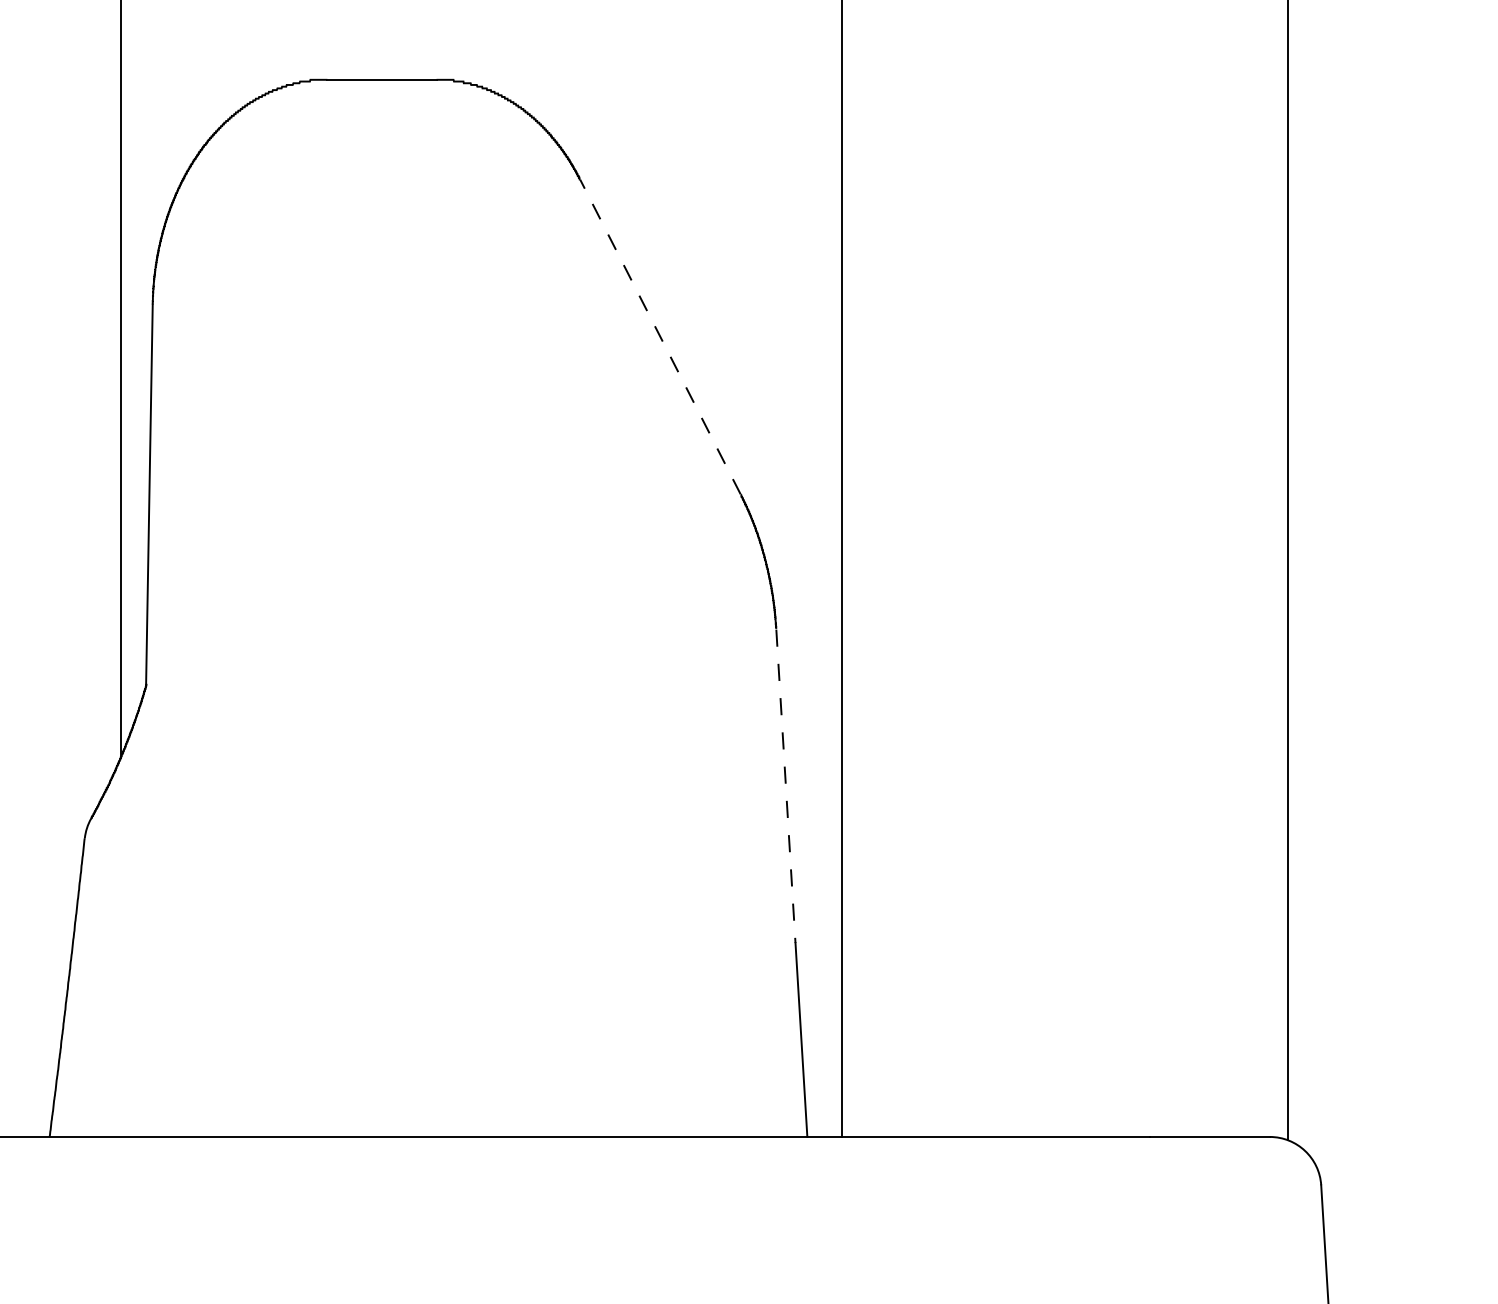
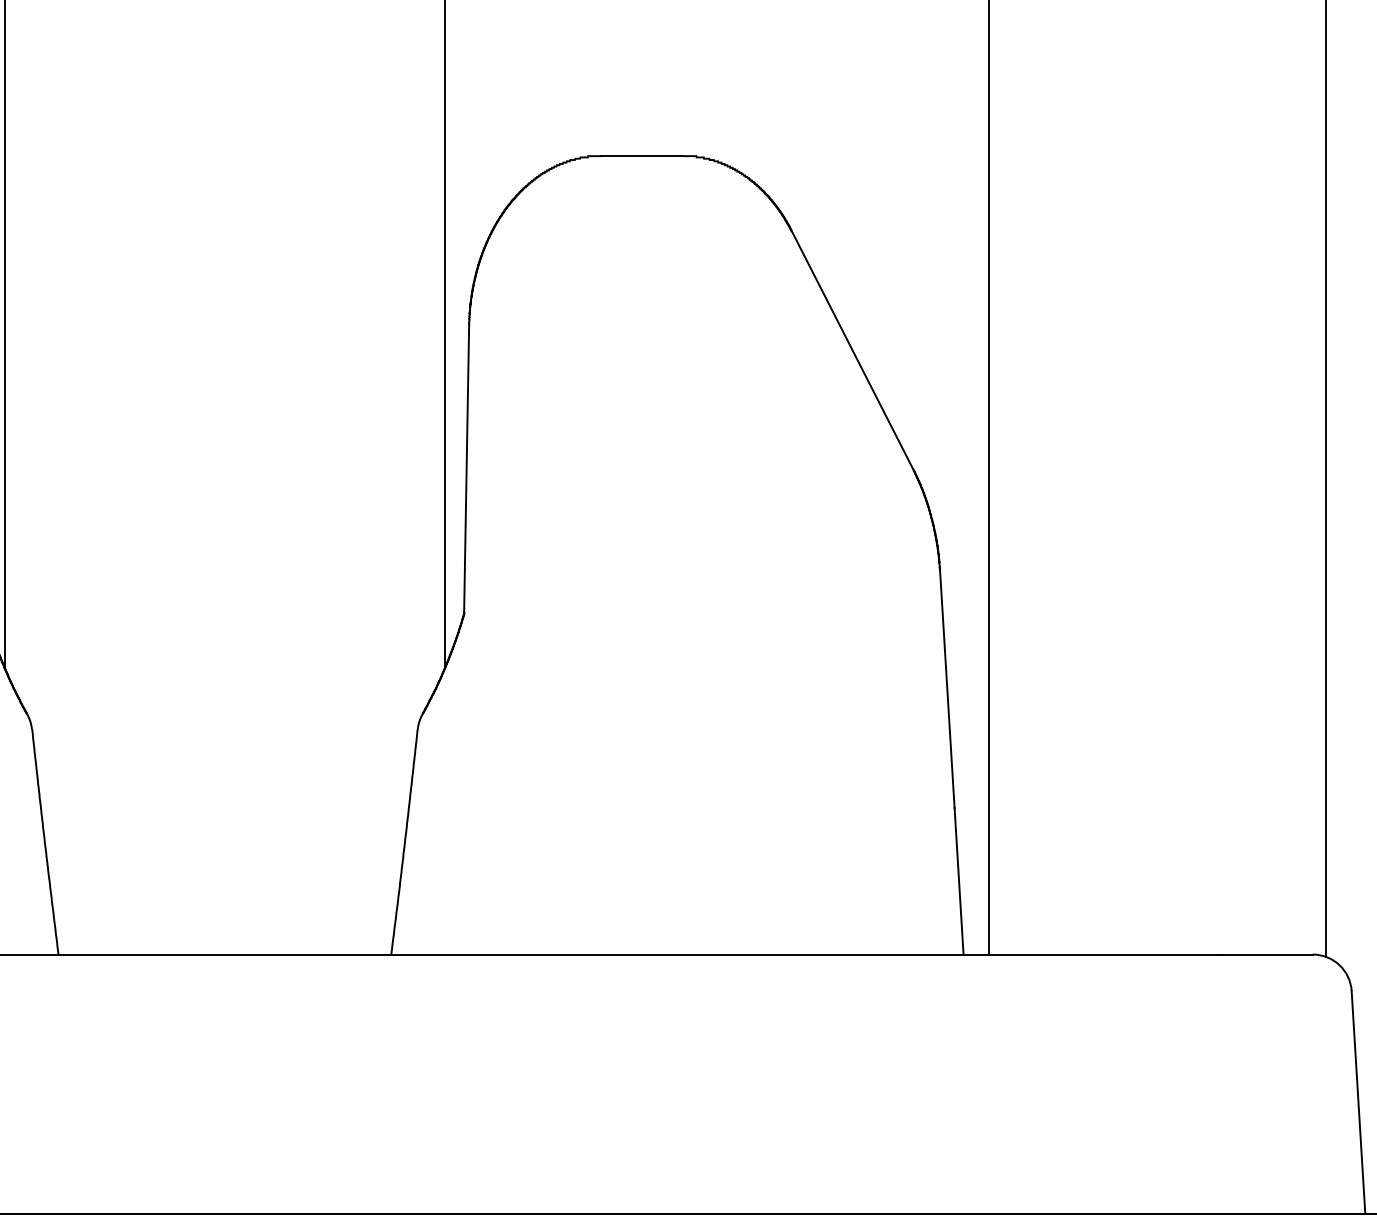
line: (660, 335) -> (852, 349), dashed -> solid
line: (786, 785) -> (947, 689), dashed -> solid

